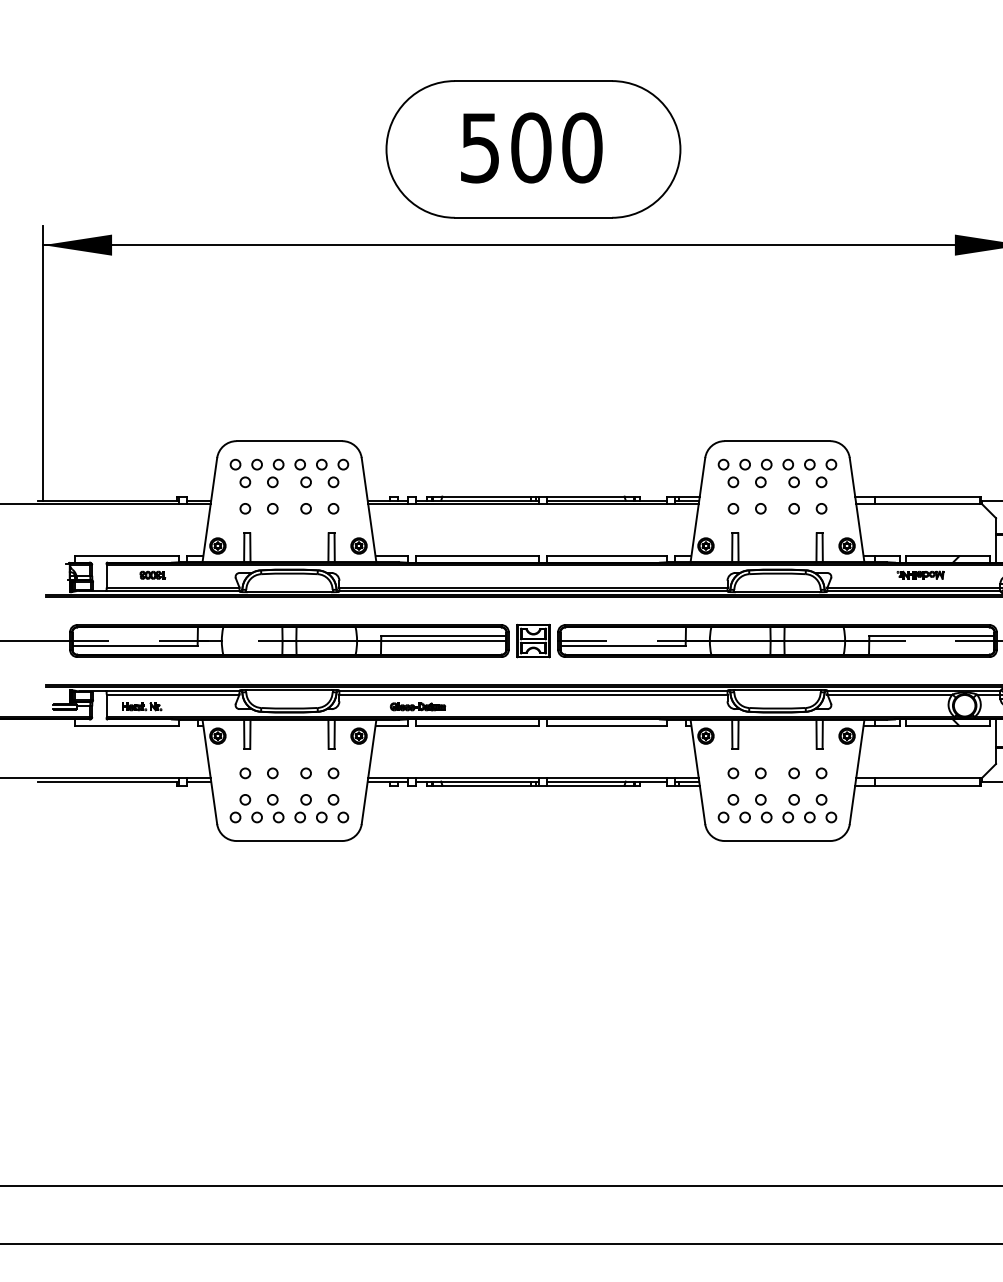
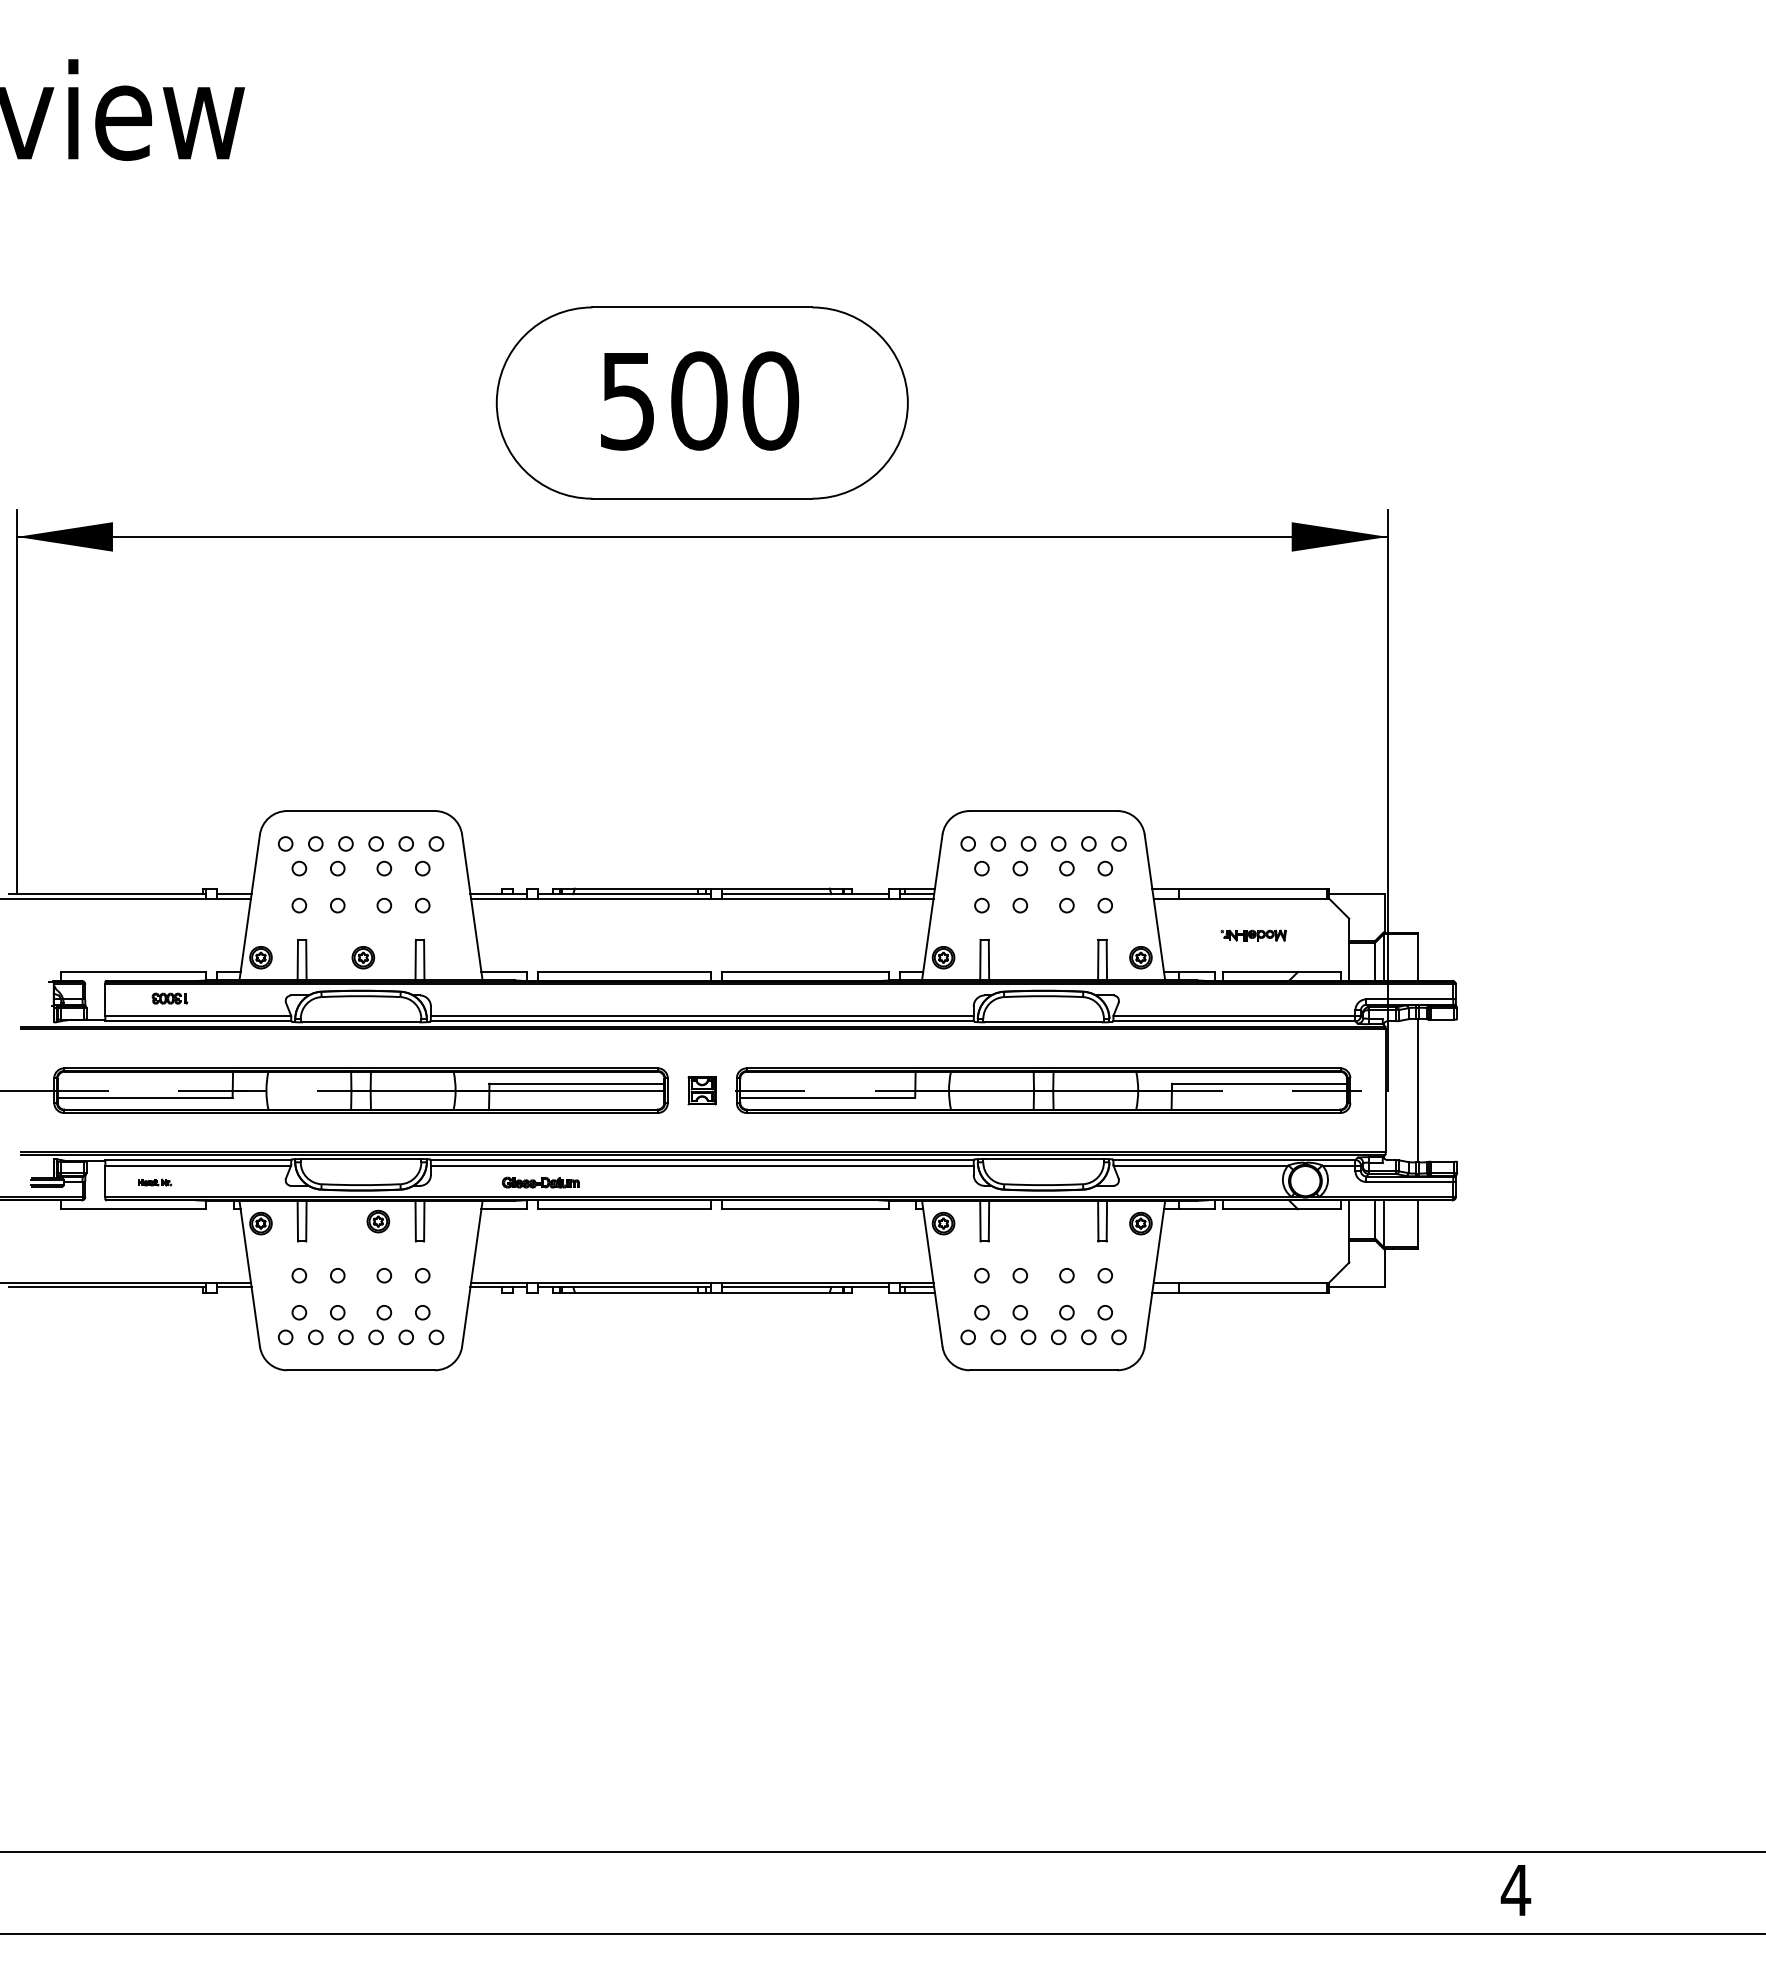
part: (359, 545) -> (363, 957), moved
part: (920, 575) -> (1253, 935), moved
part: (532, 640) -> (701, 1090), size x0.6
part: (141, 706) -> (154, 1182), size x0.6
part: (359, 736) -> (378, 1221), moved

